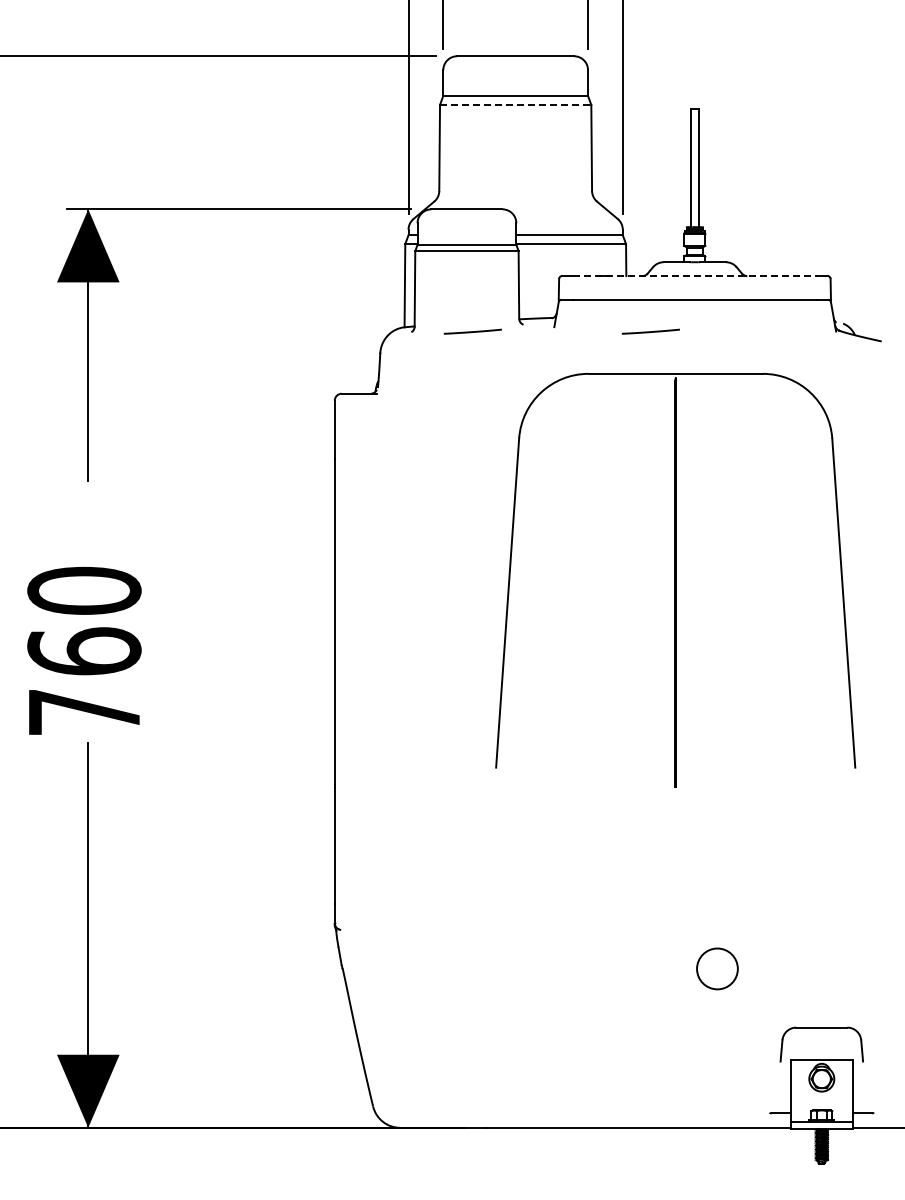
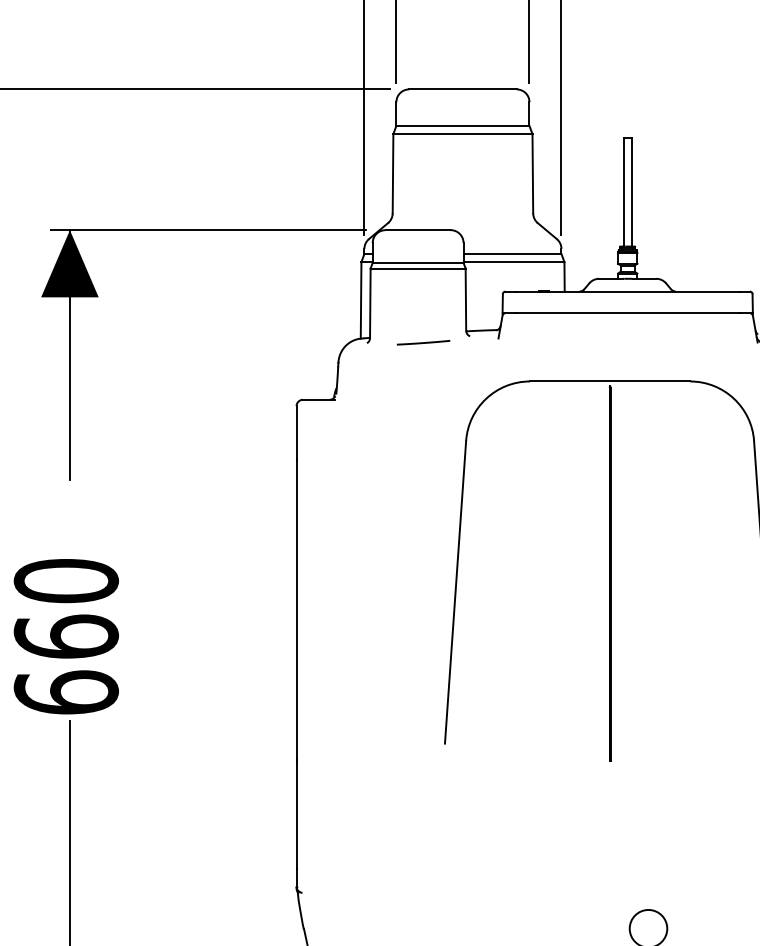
line: (515, 104) -> (462, 133), dashed -> solid
line: (694, 276) -> (627, 291), dashed -> solid
line: (650, 331) -> (586, 342), removed
text: (84, 711) -> (66, 691), 760 -> 660

